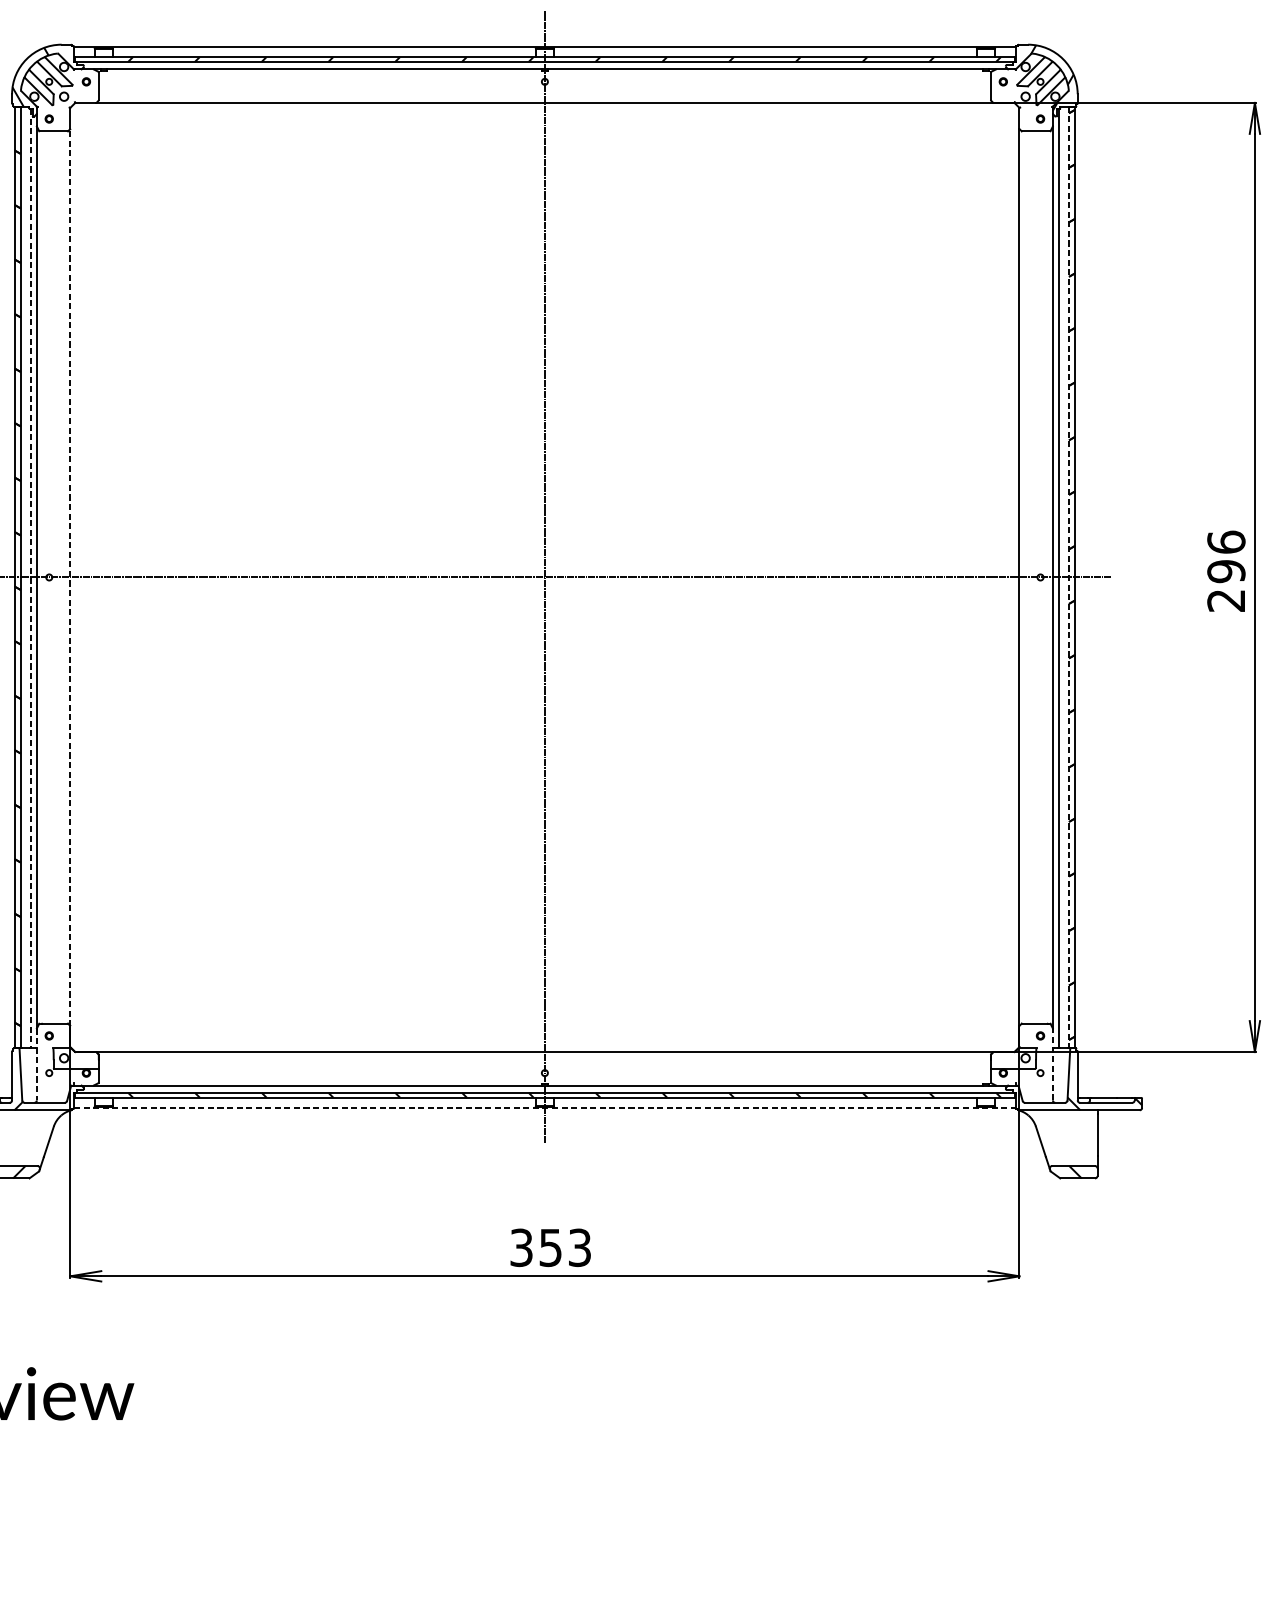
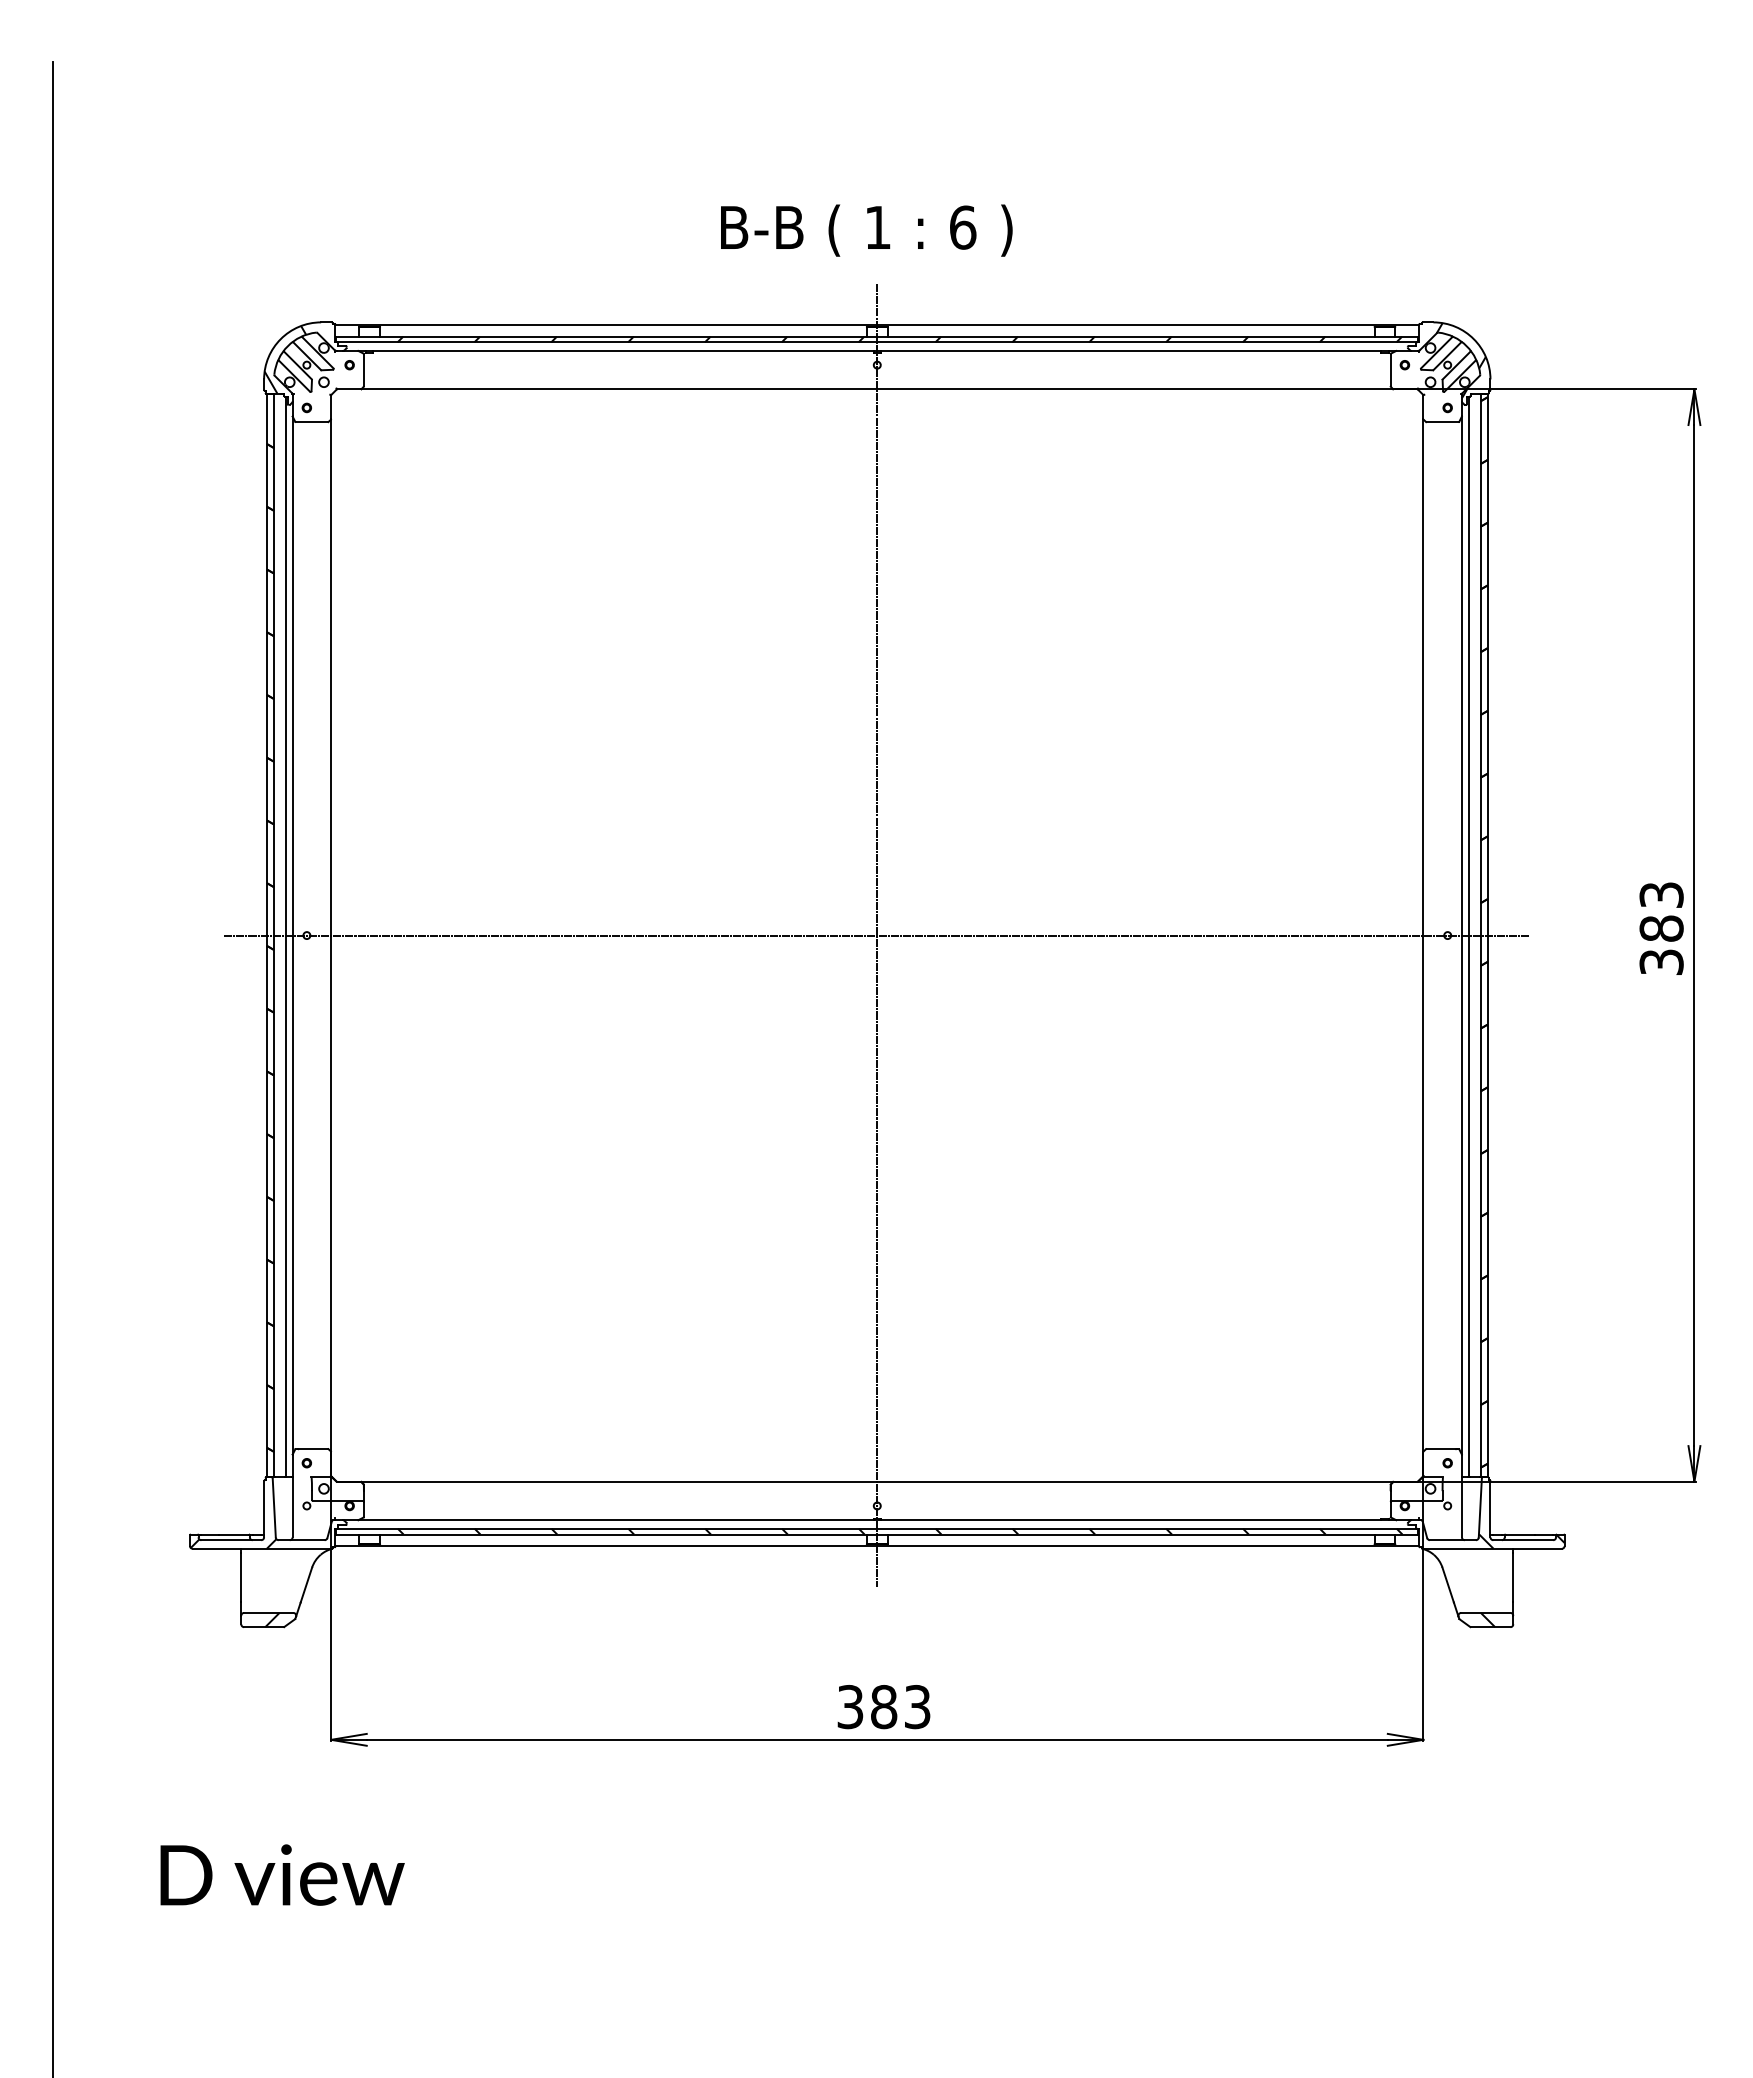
text: (1226, 571) -> (1661, 928), 296 -> 383
line: (70, 577) -> (331, 935), dashed -> solid
line: (1069, 577) -> (1480, 935), dashed -> solid
line: (30, 579) -> (285, 937), dashed -> solid
line: (36, 1064) -> (292, 1496), dashed -> solid
line: (1052, 1064) -> (1461, 1495), dashed -> solid
line: (545, 1107) -> (877, 1545), dashed -> solid
text: (551, 1248) -> (884, 1707), 353 -> 383

